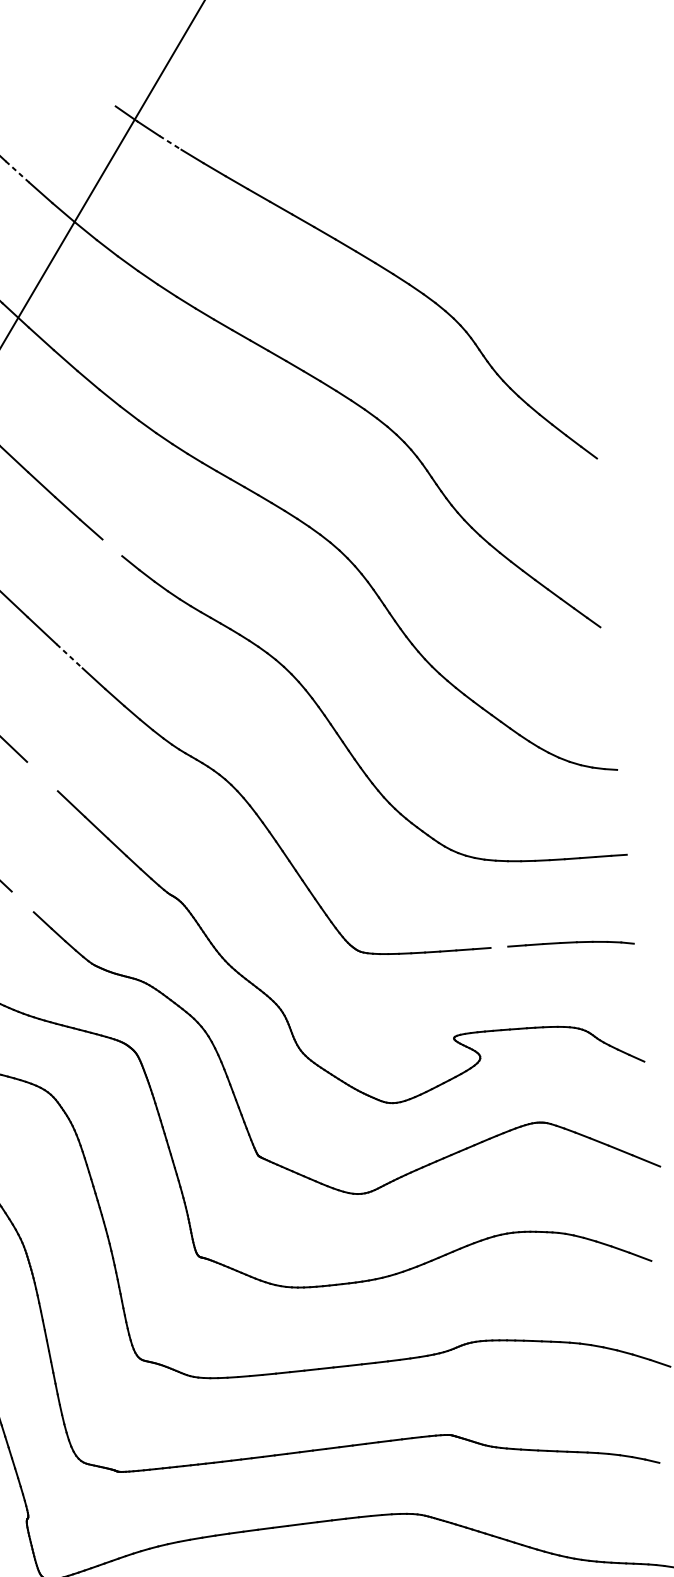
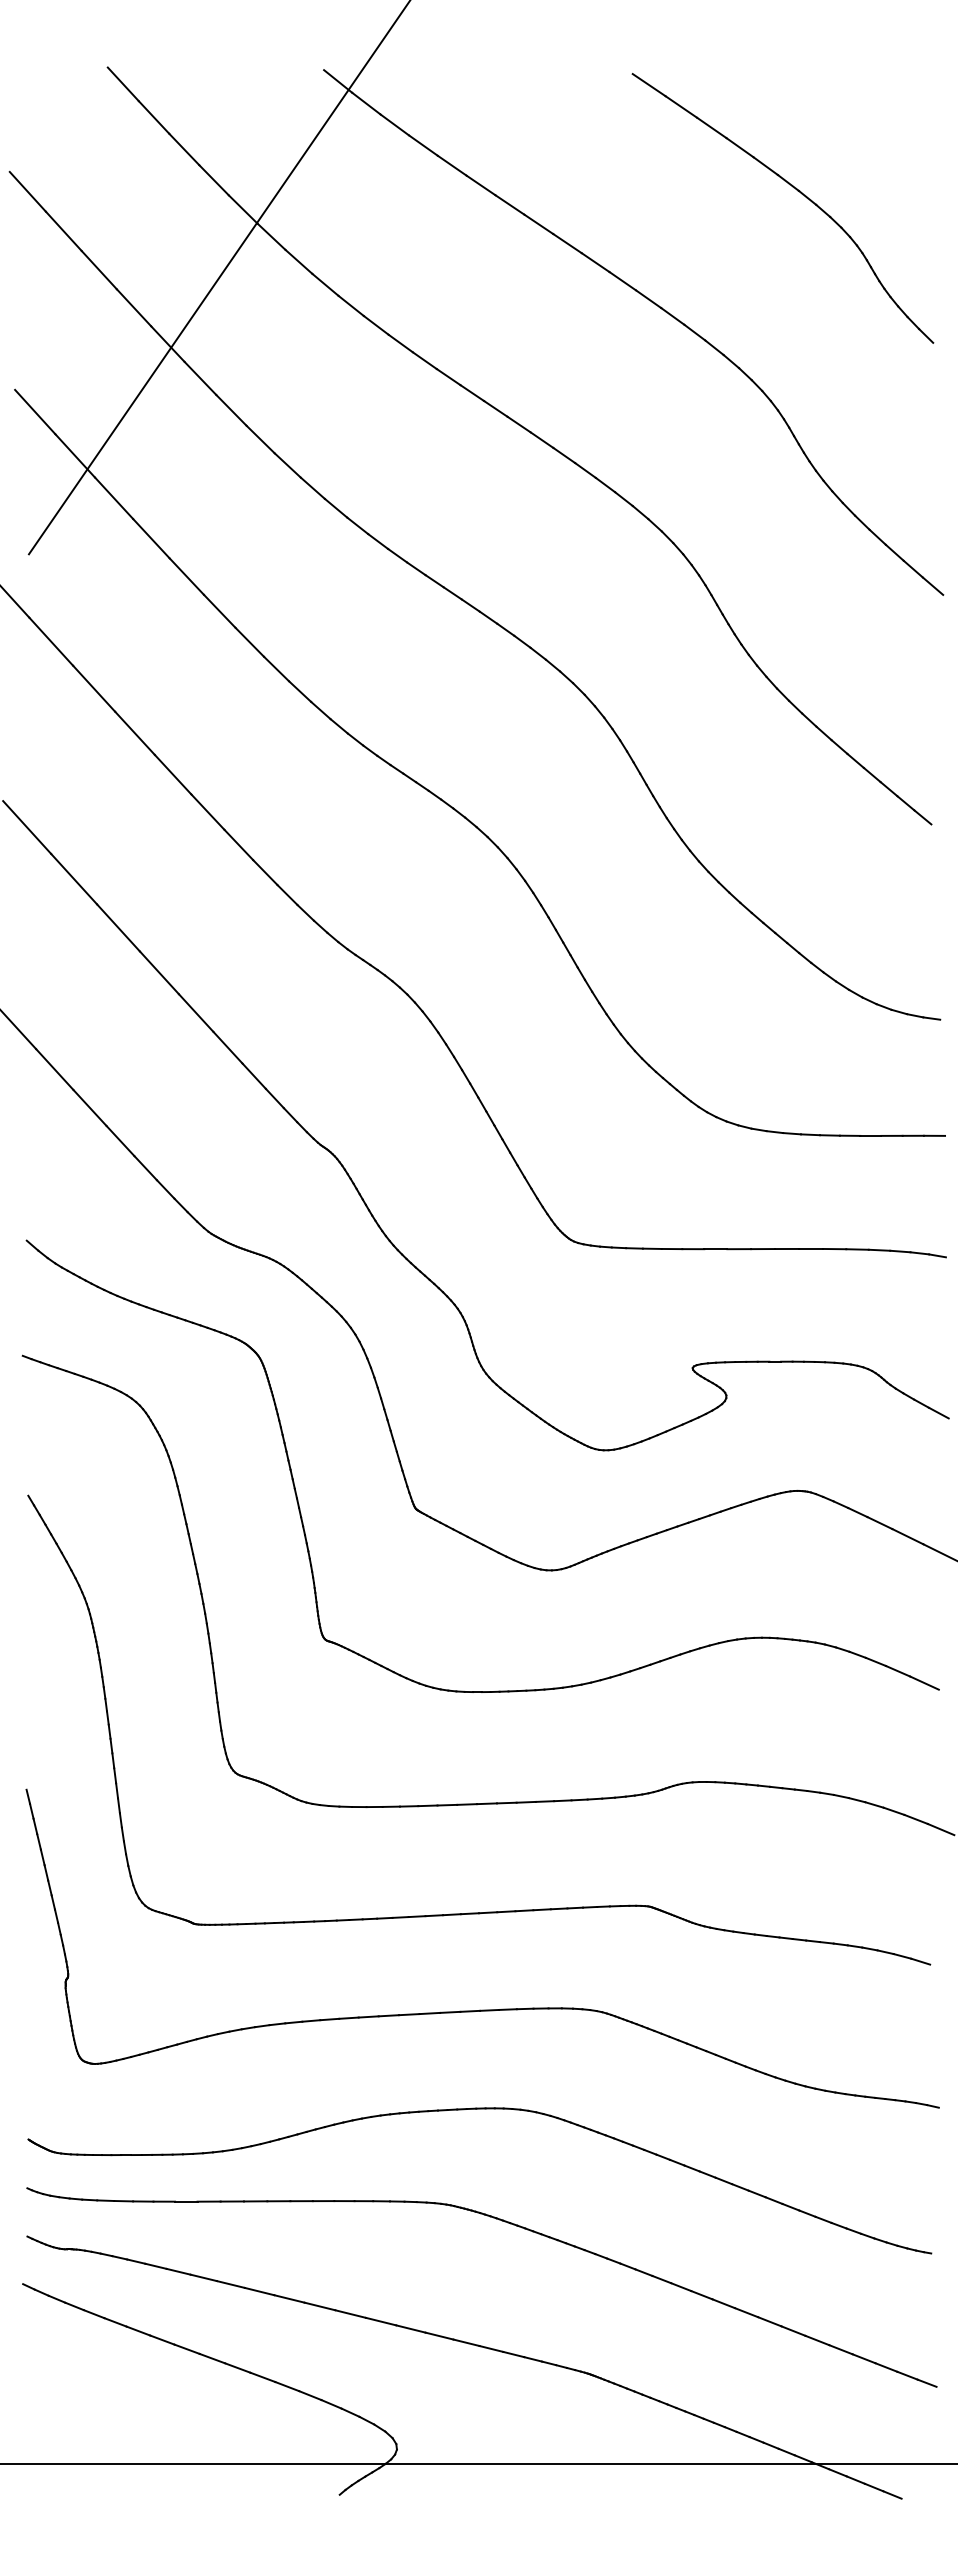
line: (170, 142) -> (394, 124), dashed -> solid
part: (469, 170) -> (797, 191), added
line: (17, 171) -> (184, 149), dashed -> solid
line: (112, 547) -> (276, 668), added
line: (70, 656) -> (208, 812), dashed -> solid
line: (41, 776) -> (158, 972), added
line: (22, 901) -> (120, 1140), added
line: (499, 947) -> (763, 1249), added

